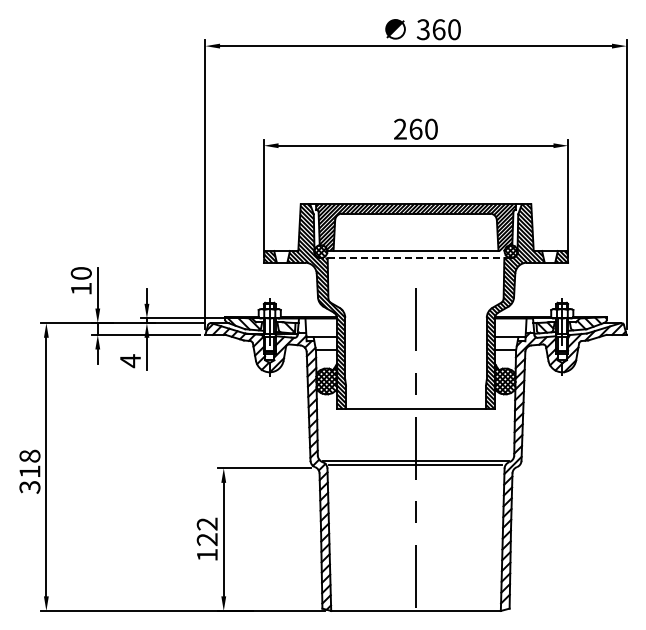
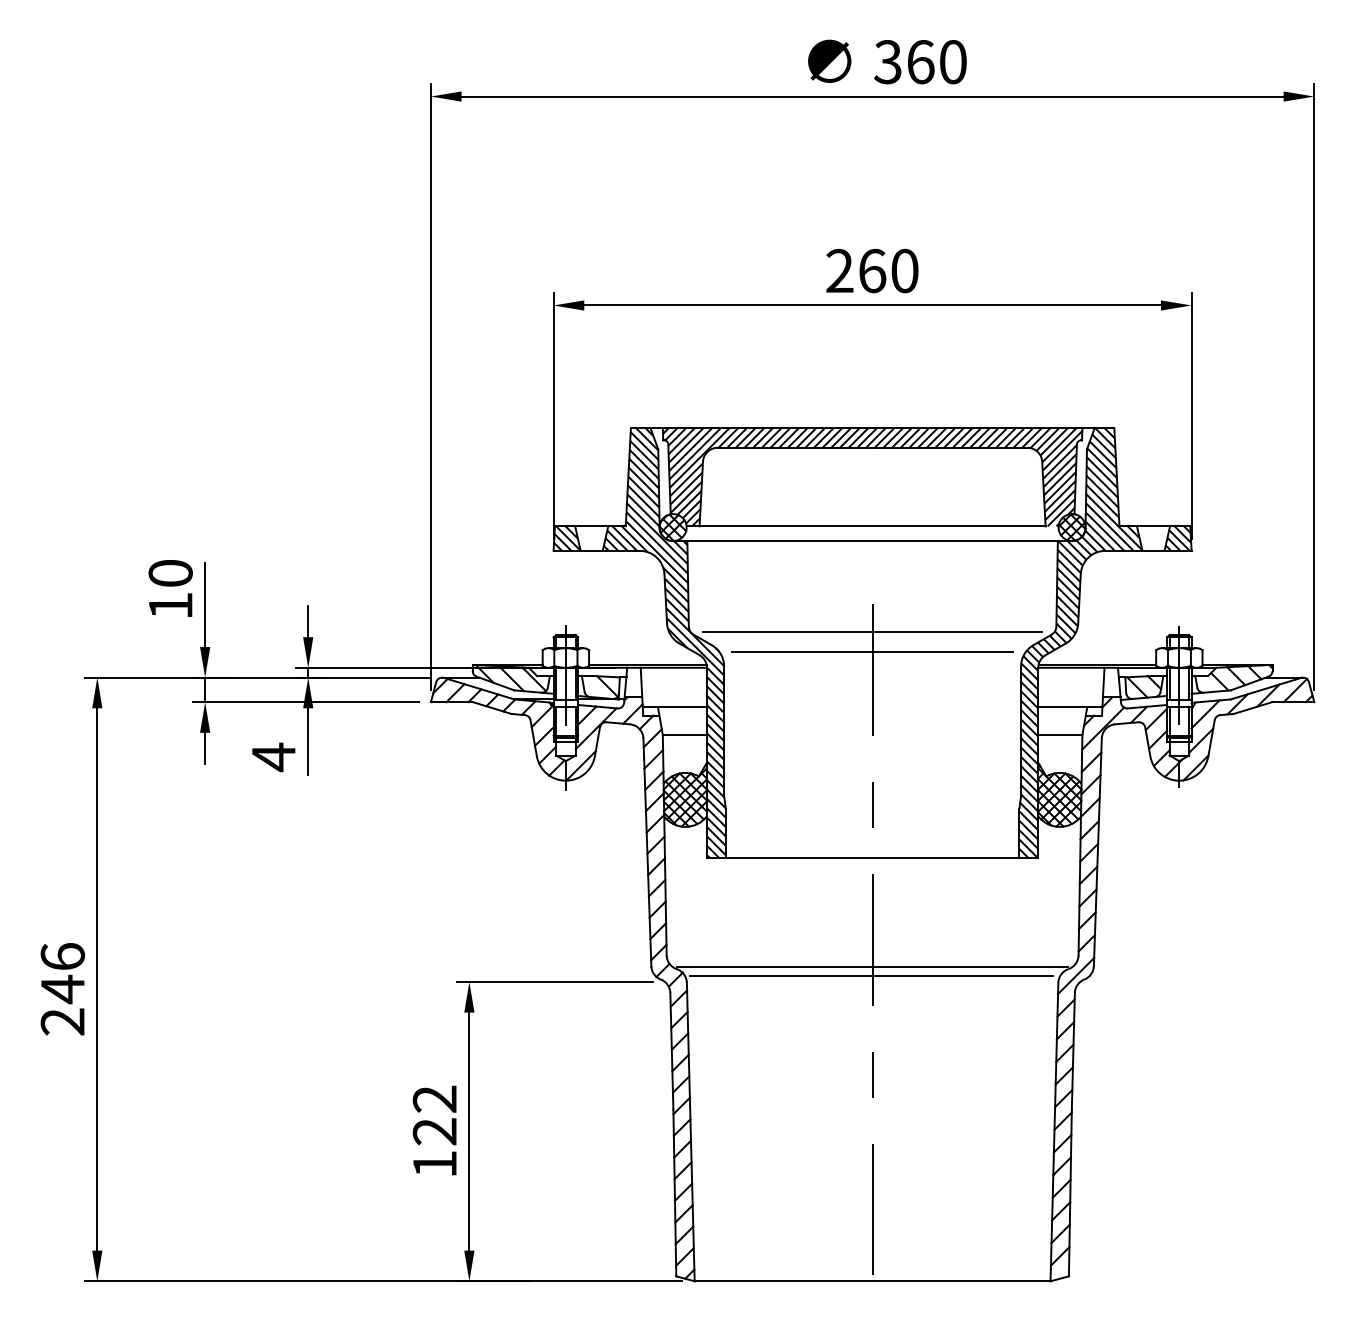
line: (415, 258) -> (871, 541), dashed -> solid
line: (415, 301) -> (871, 632), added
line: (415, 311) -> (871, 653), added
text: (29, 471) -> (61, 988), 318 -> 246

